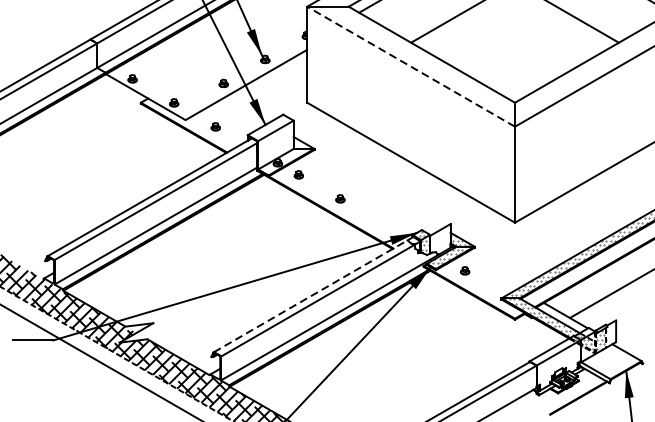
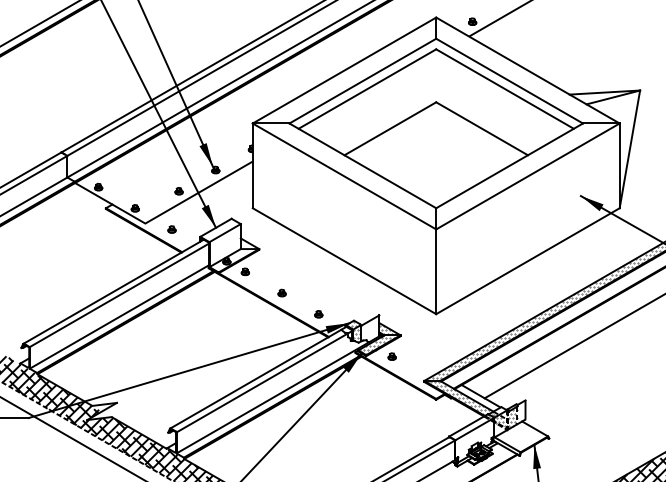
line: (411, 66) -> (344, 176), dashed -> solid
part: (381, 223) -> (318, 314), added
line: (313, 294) -> (258, 377), dashed -> solid

